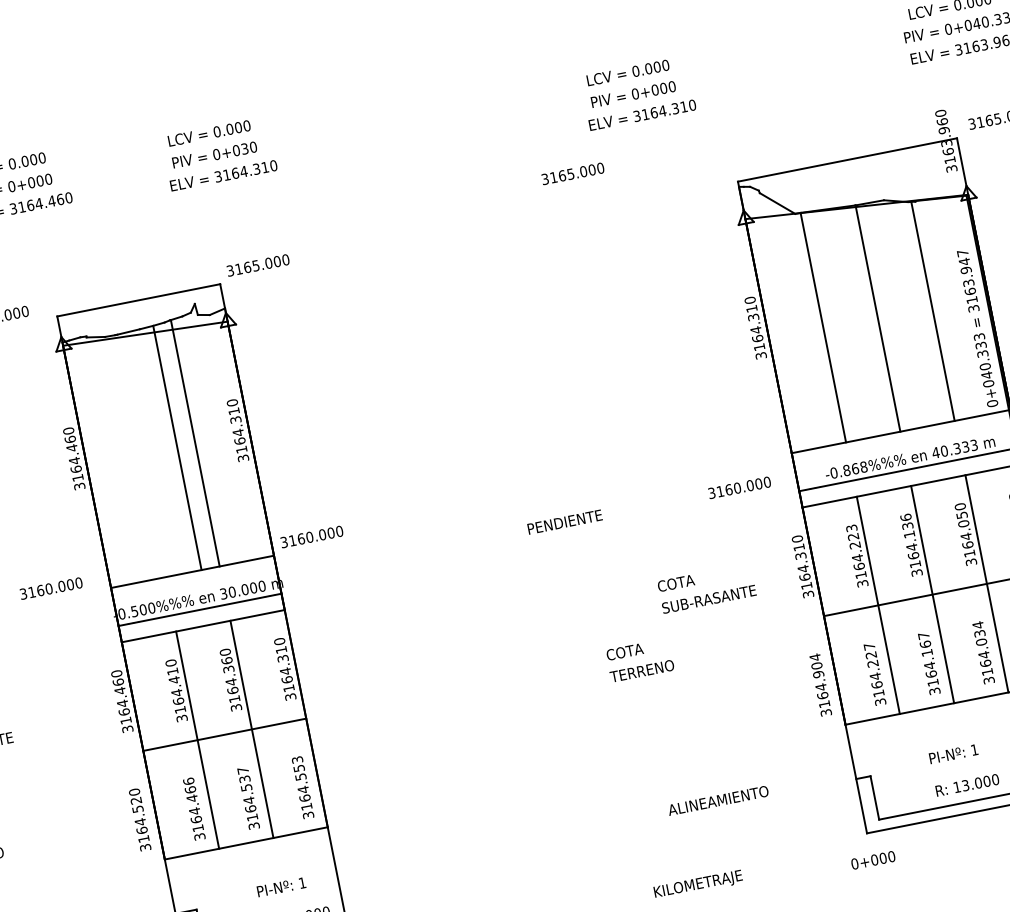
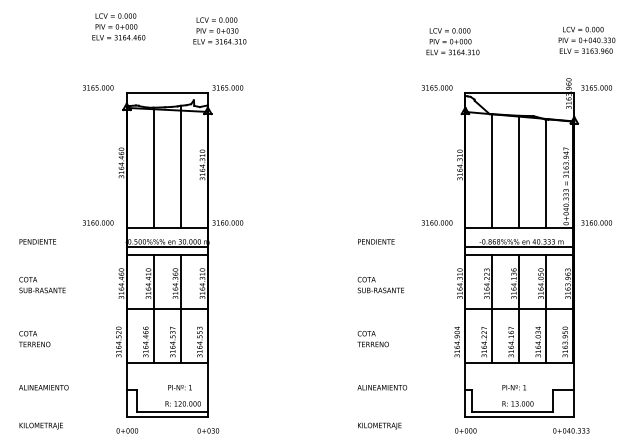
text: (637, 93) -> (452, 41), moved
text: (573, 172) -> (437, 87), moved
line: (176, 447) -> (153, 167), moved
text: (740, 486) -> (437, 222), moved
text: (565, 521) -> (376, 241), moved
text: (706, 589) -> (380, 285), moved
text: (638, 661) -> (372, 339), moved
text: (718, 800) -> (382, 387), moved

